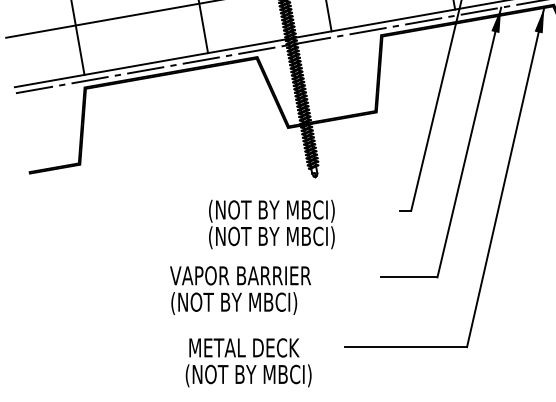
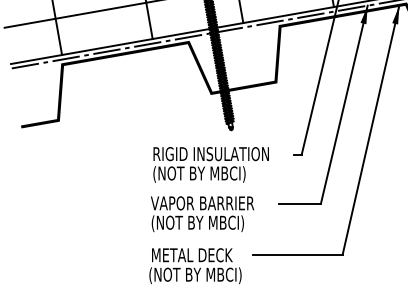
text: (286, 210) -> (210, 154), (NOT BY MBCI) -> RIGID INSULATION
text: (240, 290) -> (202, 214), moved
text: (248, 363) -> (195, 266), moved

